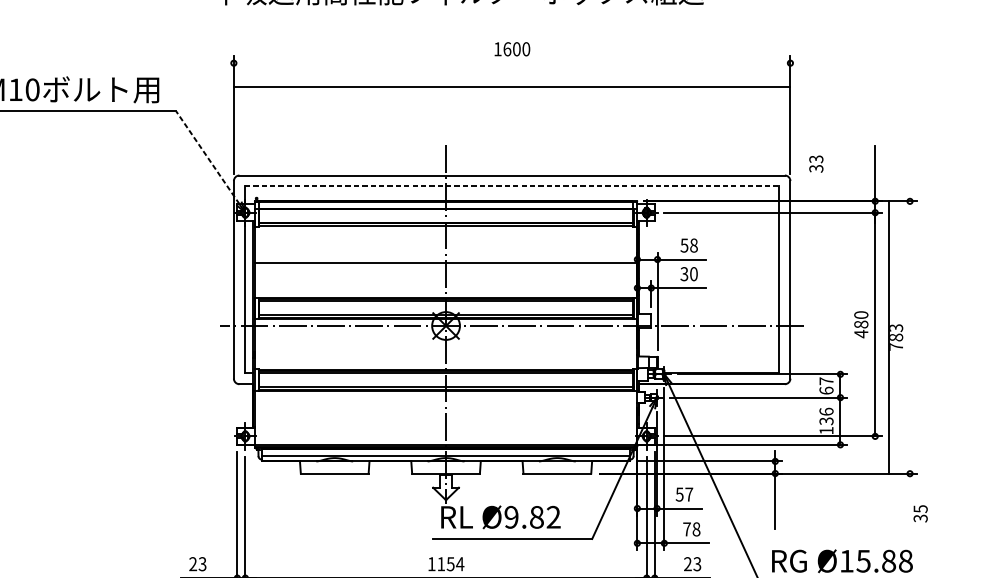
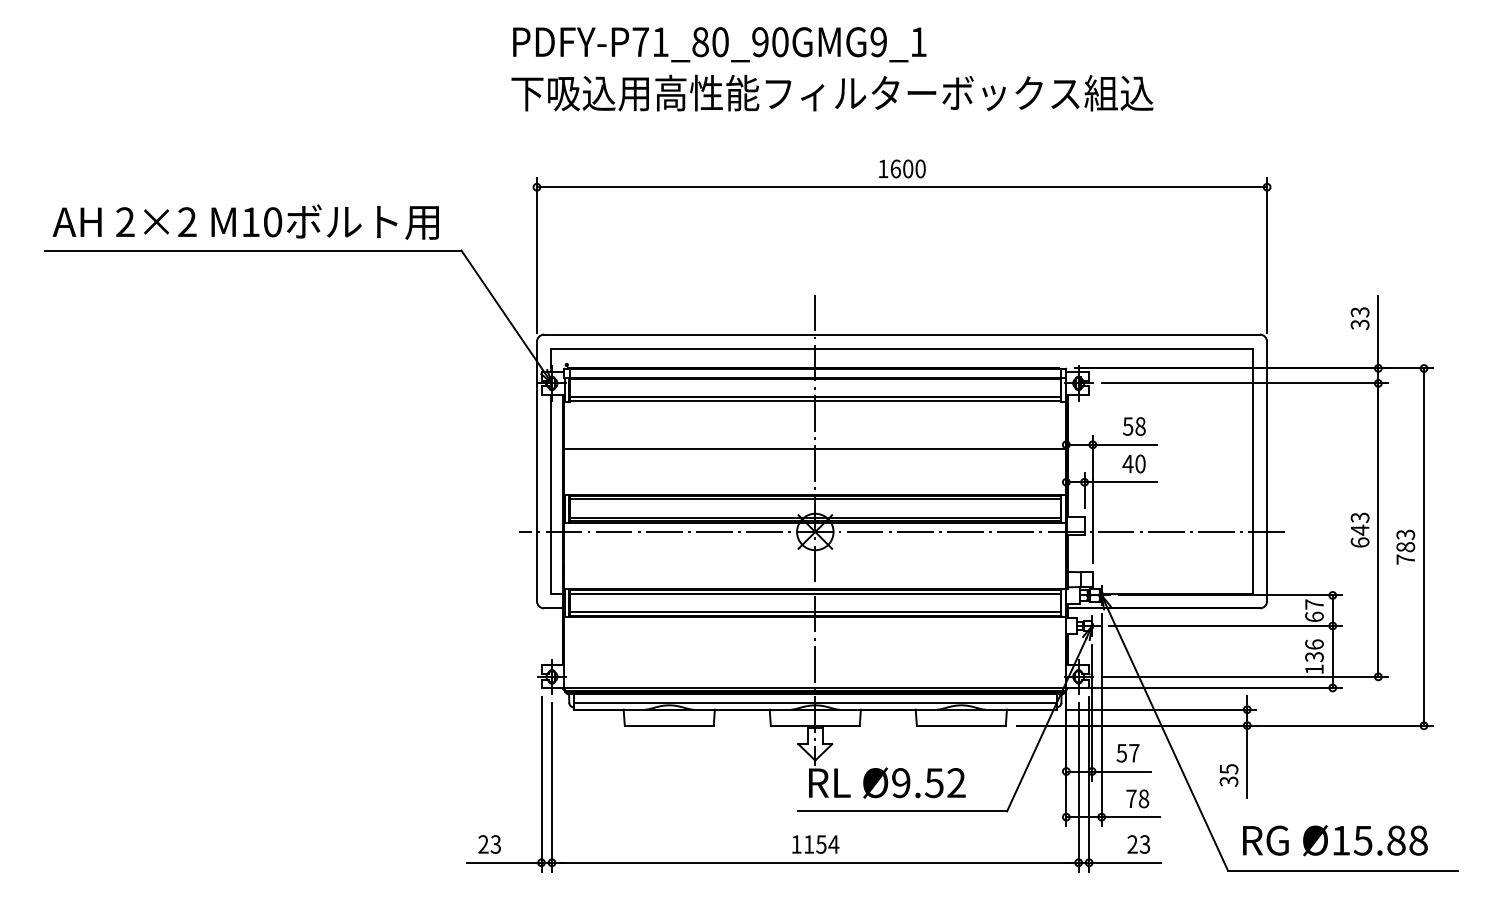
line: (511, 87) -> (901, 187), moved
line: (207, 157) -> (502, 311), dashed -> solid
text: (815, 164) -> (1359, 318), moved
line: (512, 186) -> (902, 348), dashed -> solid
text: (684, 273) -> (1127, 463), 30 -> 40
text: (860, 324) -> (1359, 530), 480 -> 643
line: (889, 337) -> (1424, 546), moved
text: (920, 513) -> (1228, 775), moved
text: (536, 517) -> (933, 783), Ø9.82 -> Ø9.52

